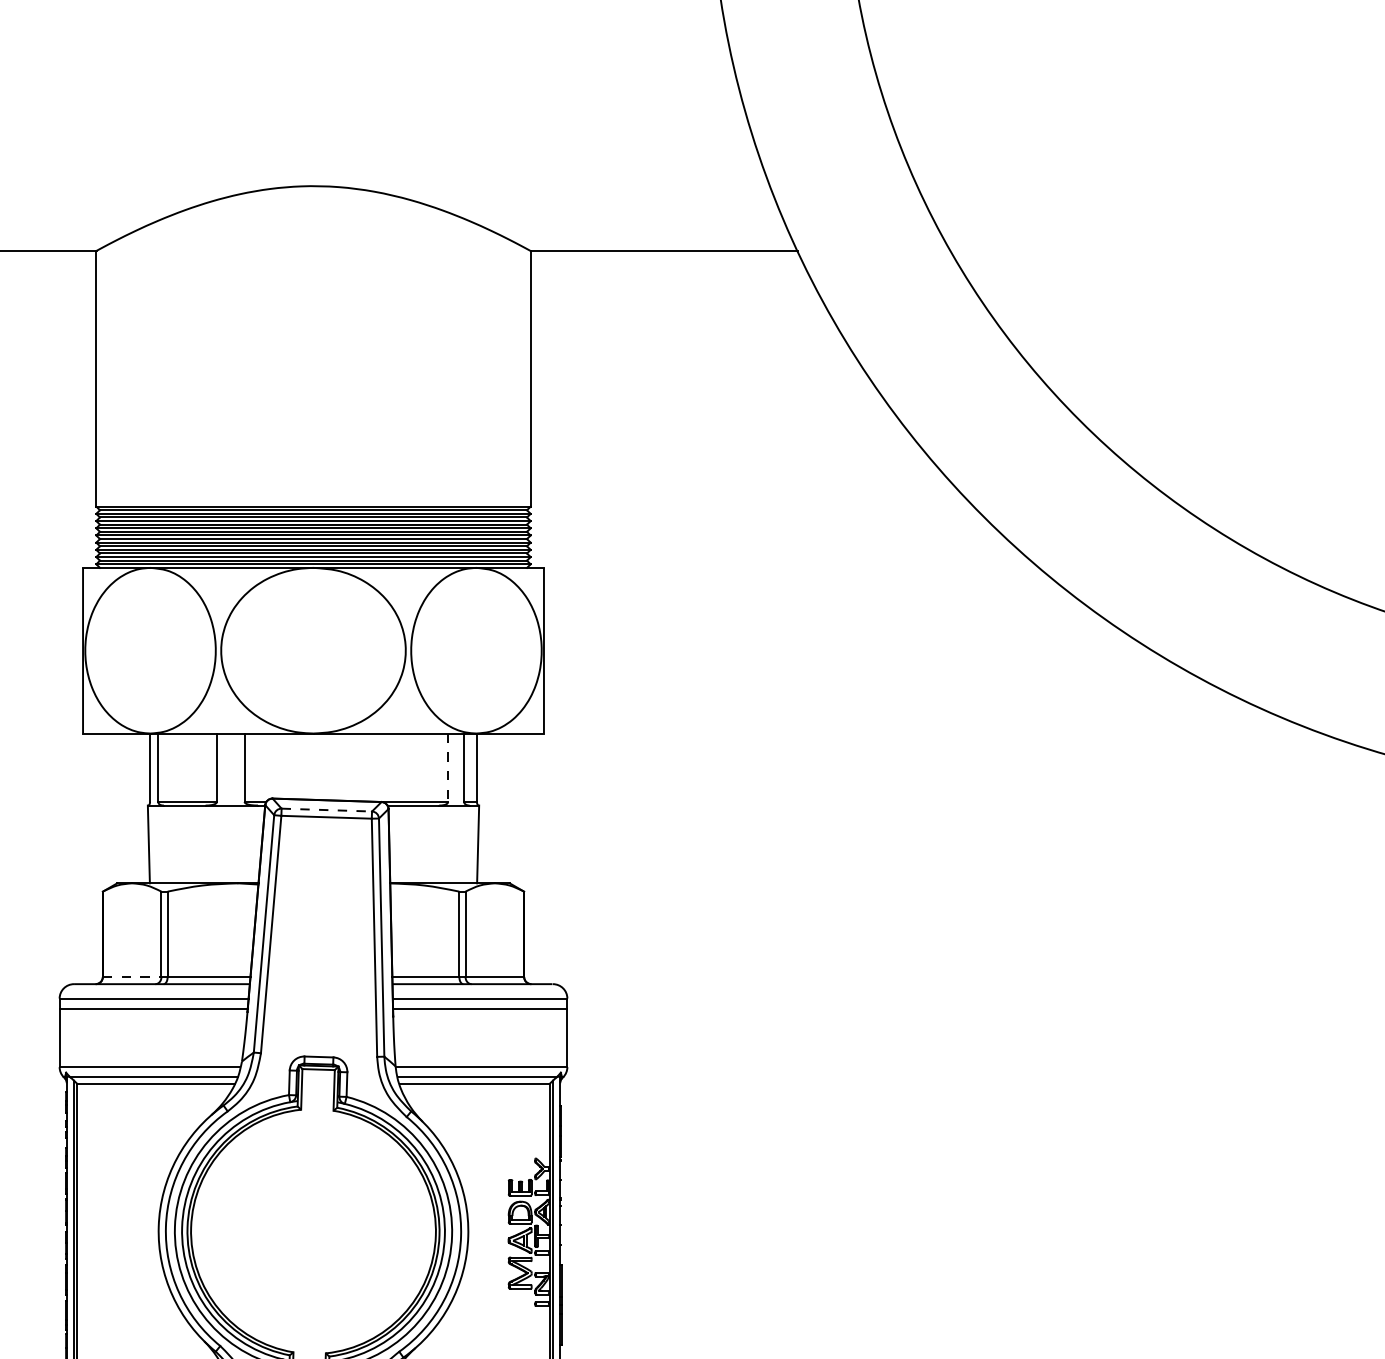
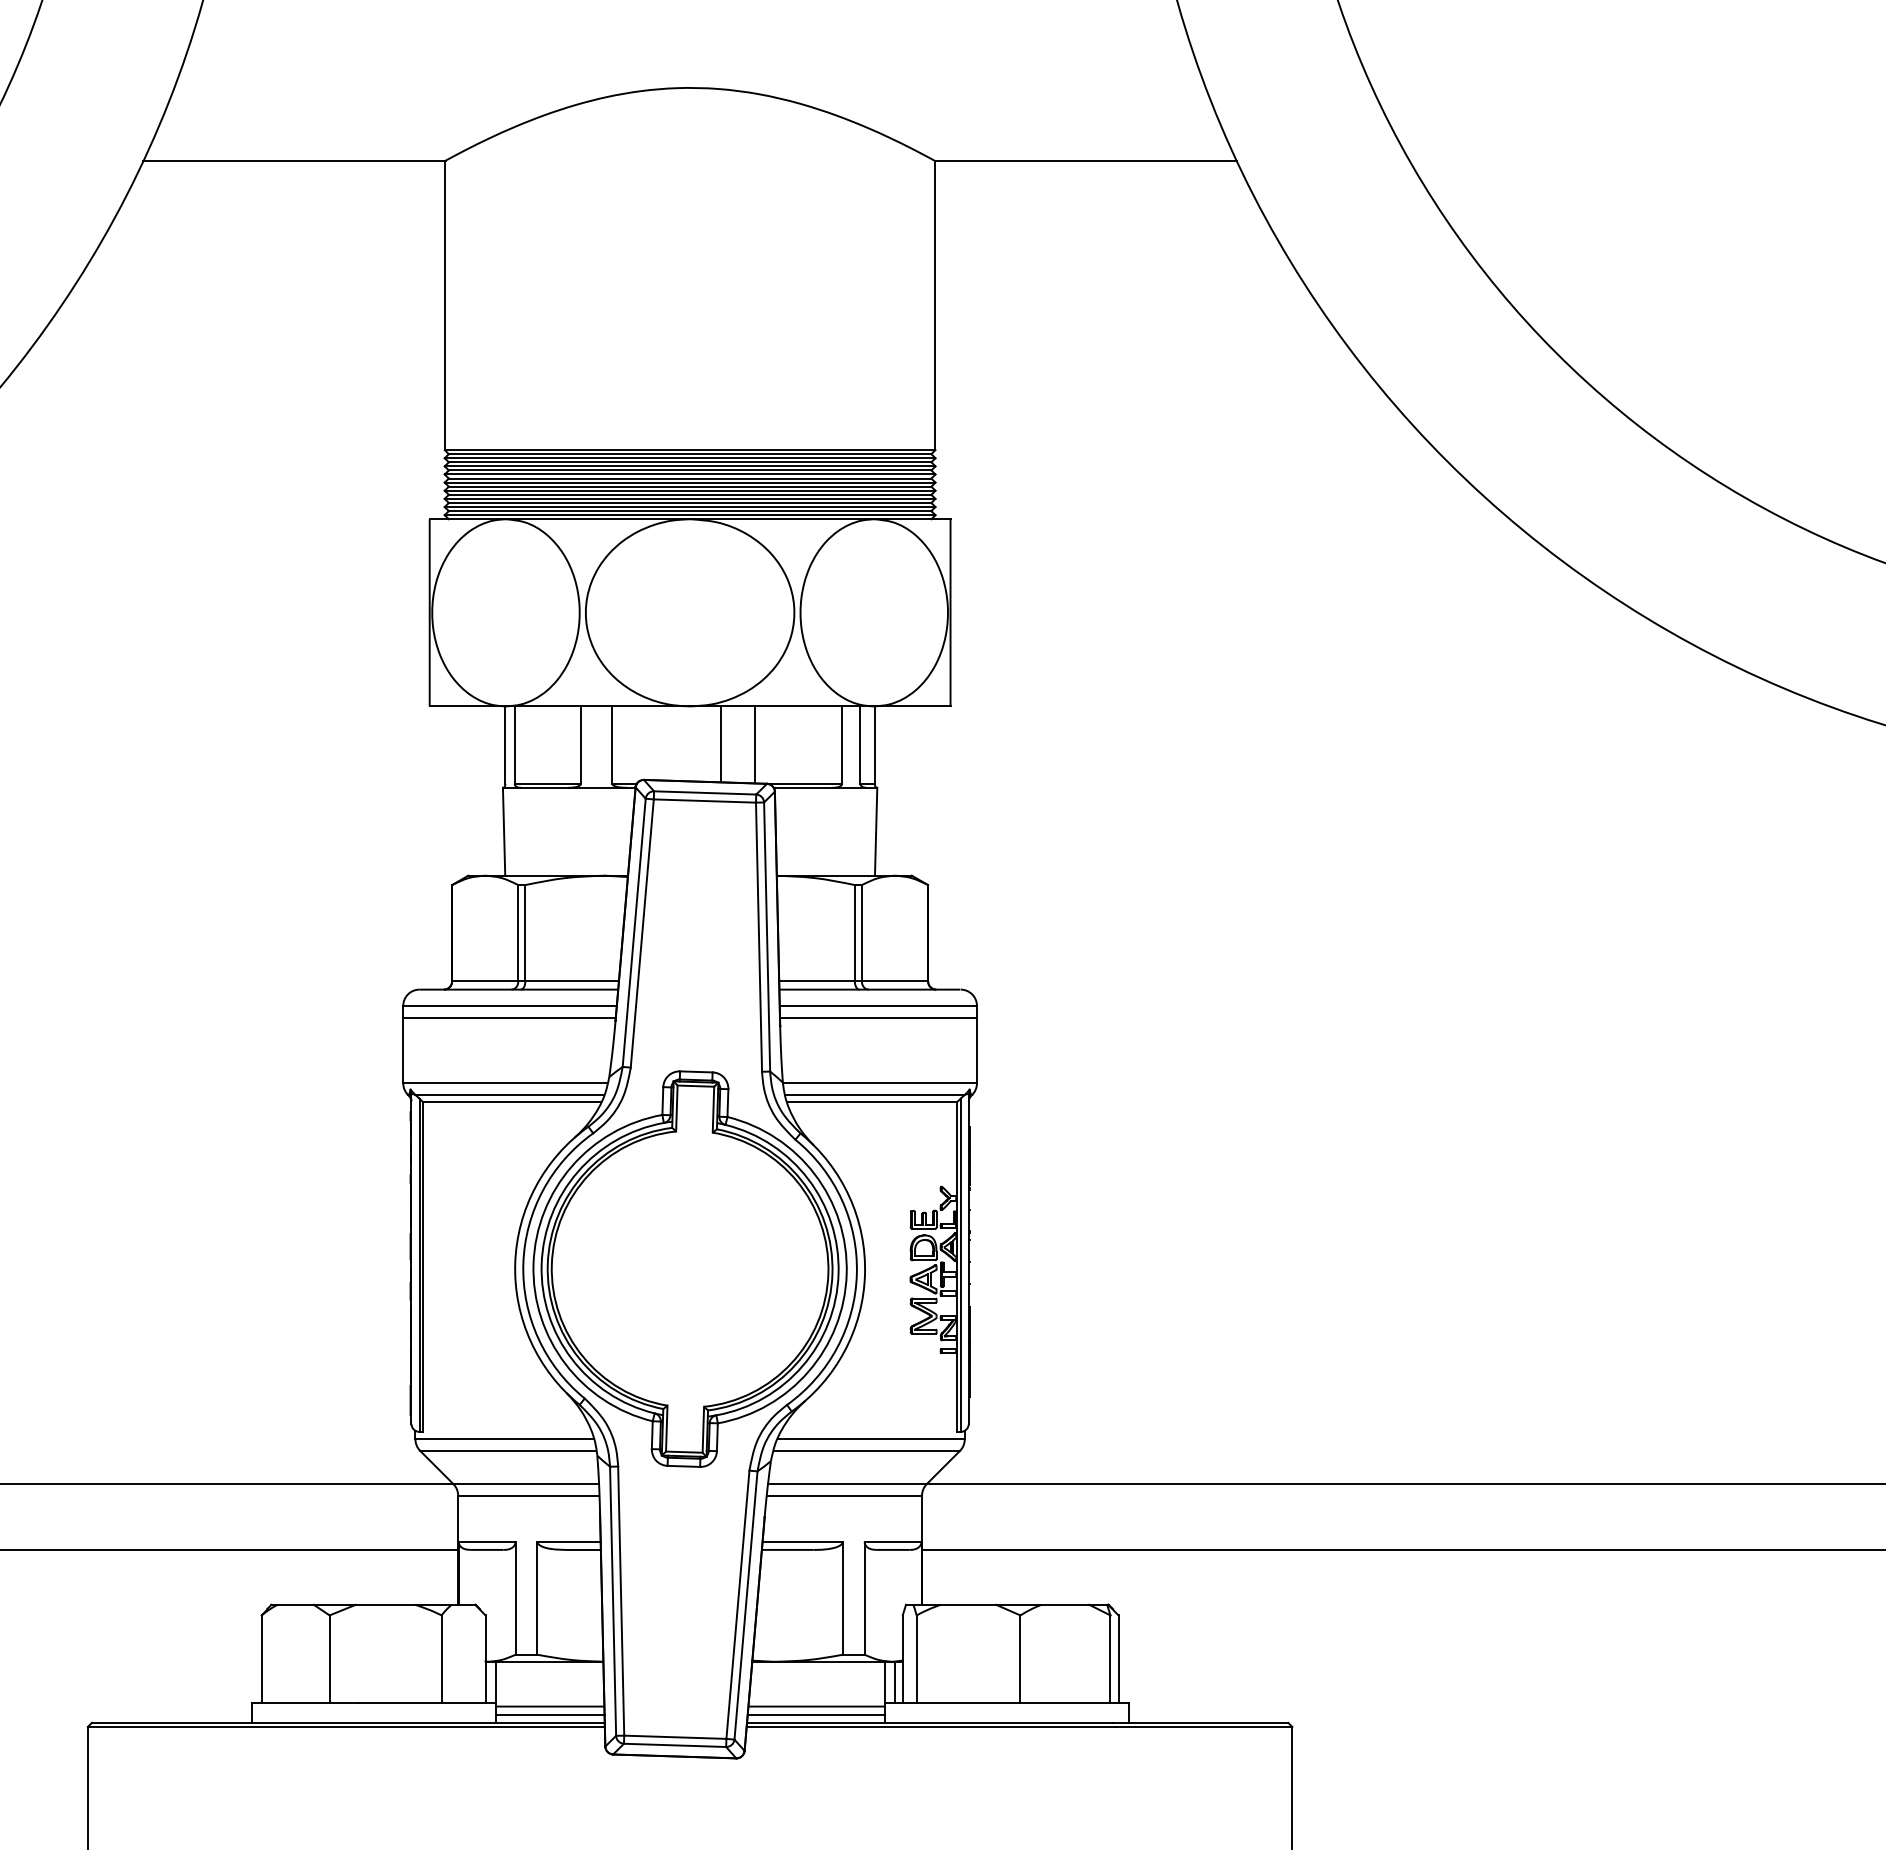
line: (340, 767) -> (720, 744), added
line: (371, 767) -> (755, 744), added
line: (448, 768) -> (842, 745), dashed -> solid
line: (327, 809) -> (705, 792), dashed -> solid
line: (132, 976) -> (485, 981), dashed -> solid

